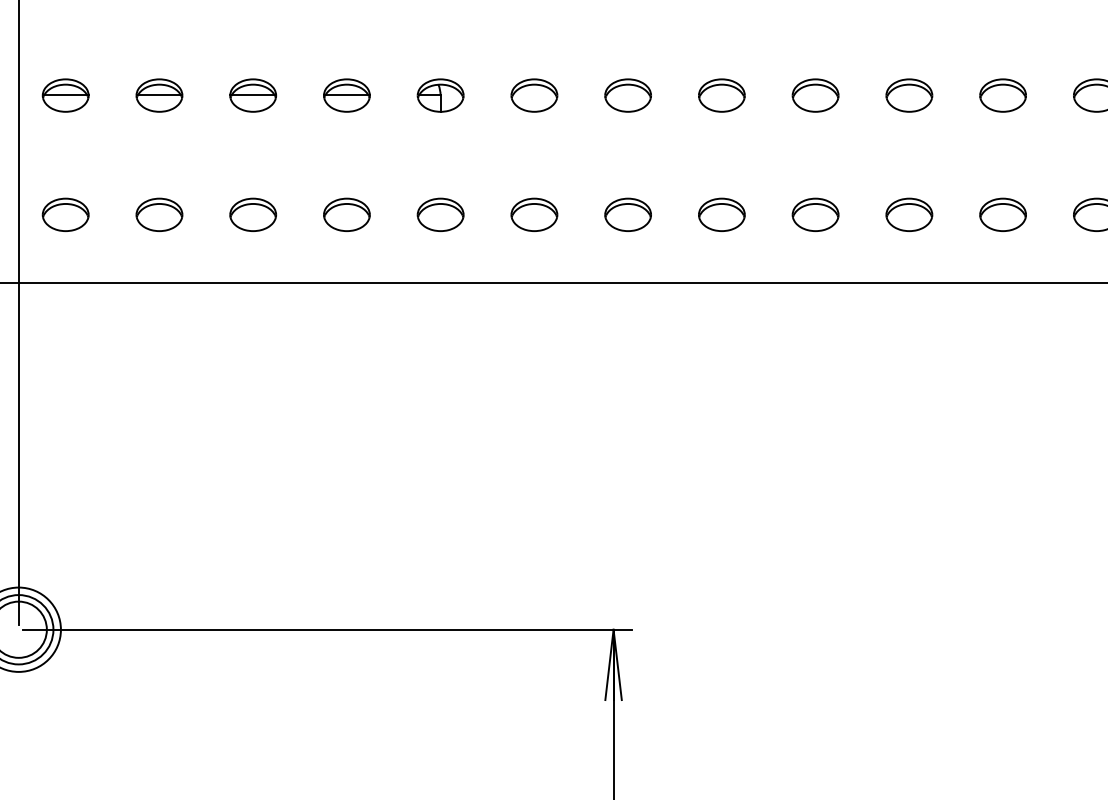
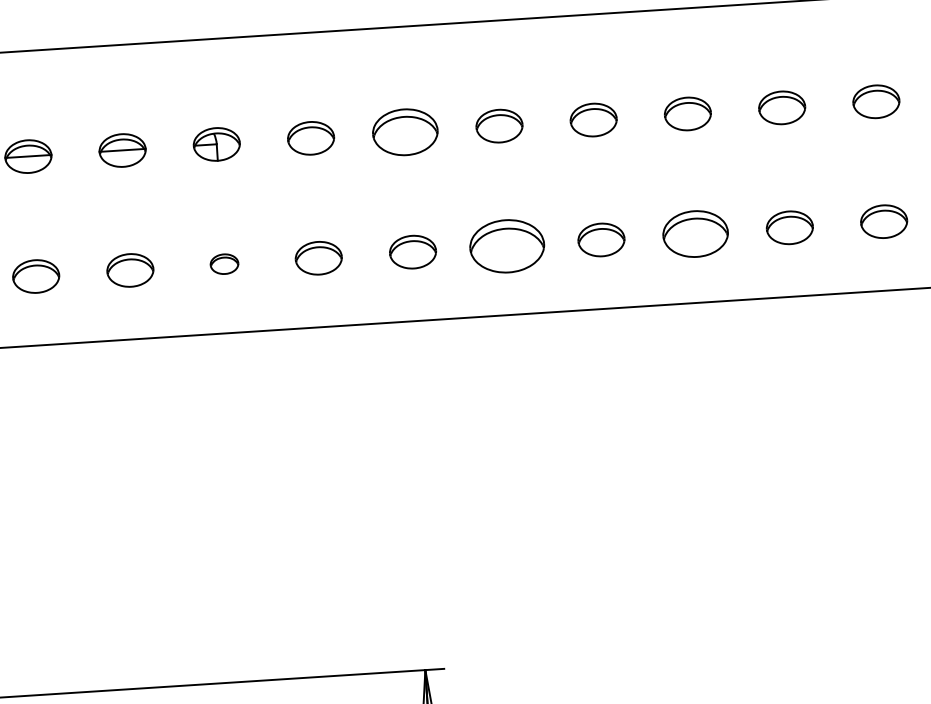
part: (627, 95) -> (404, 132), size x1.4
part: (440, 214) -> (224, 263), size x0.6
part: (721, 214) -> (506, 245), size x1.6
part: (909, 214) -> (695, 233), size x1.4

